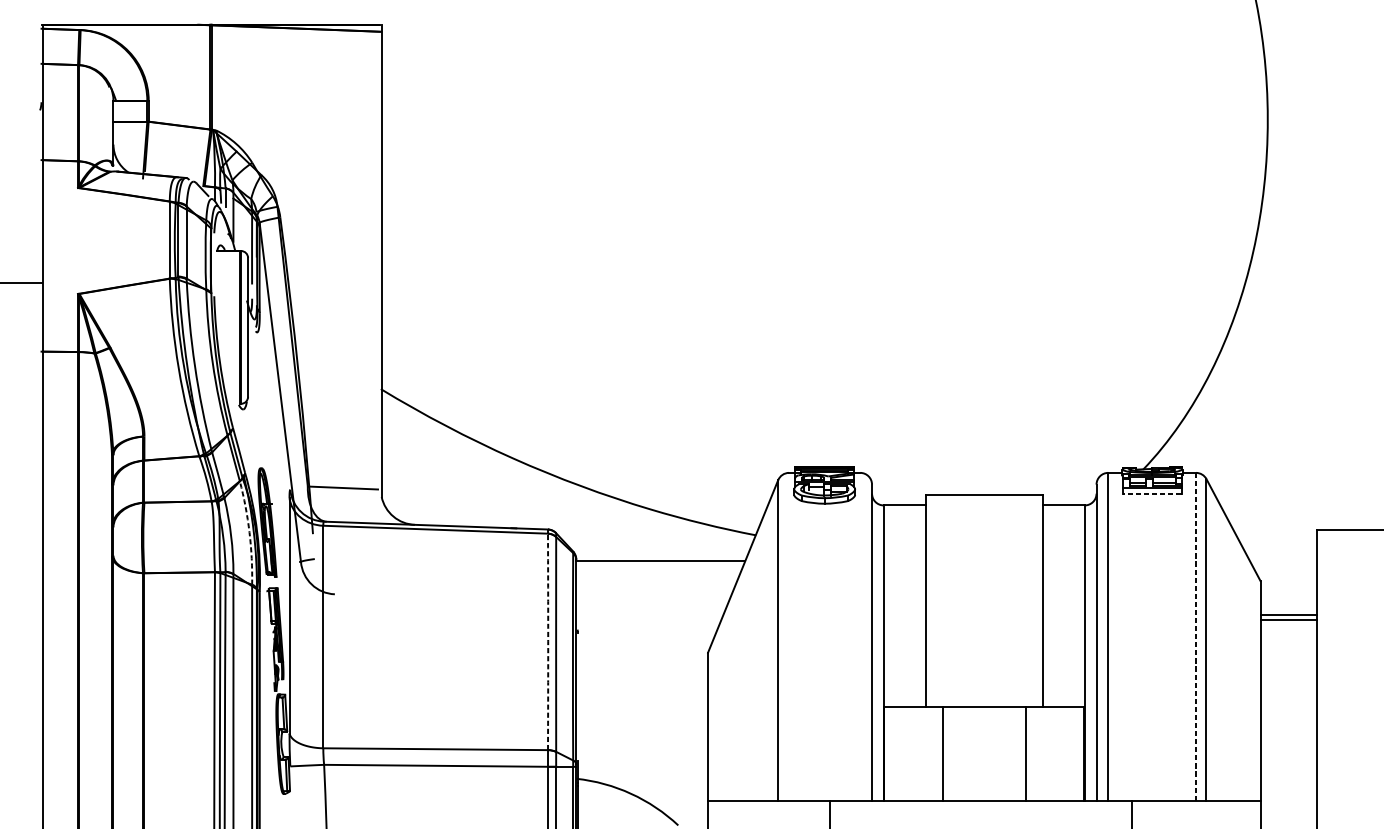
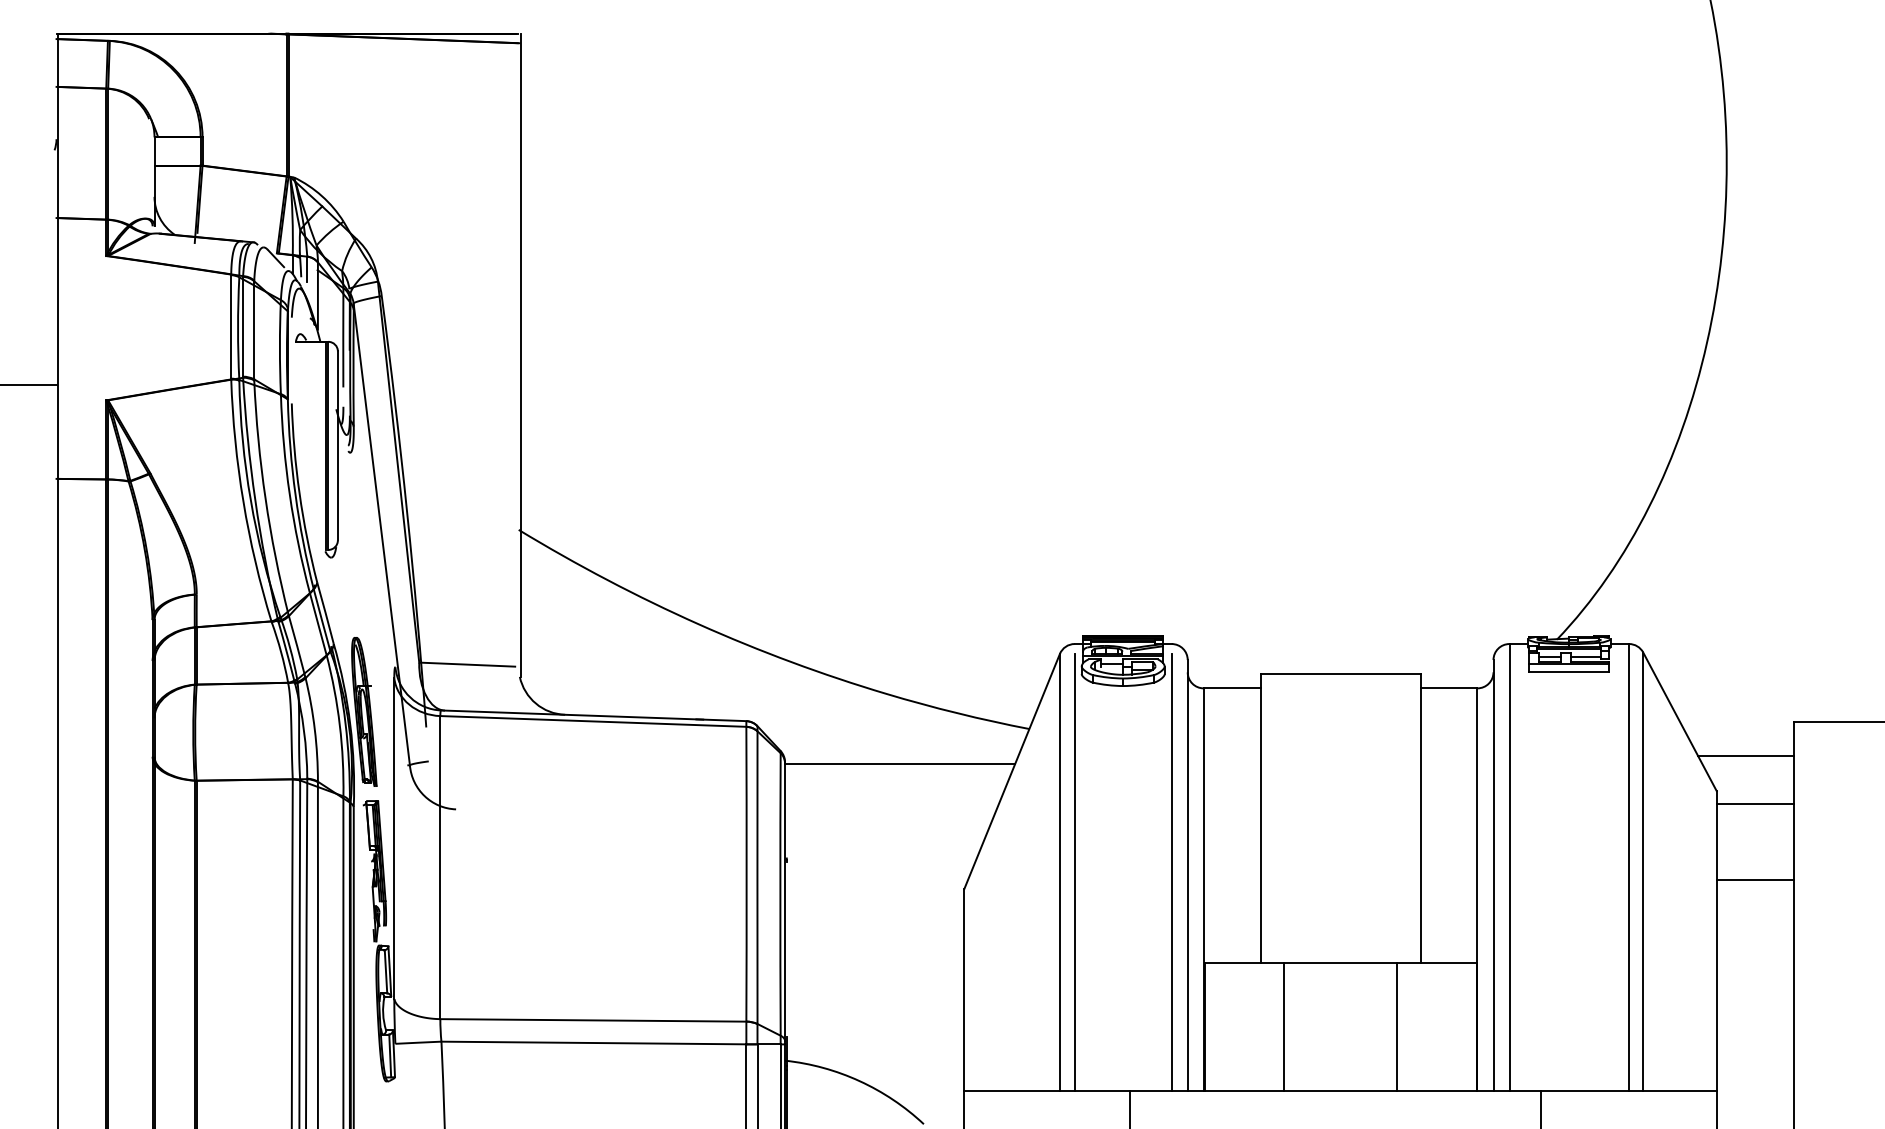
line: (1151, 493) -> (1568, 672), dashed -> solid
arc: (249, 532) -> (339, 725), dashed -> solid
line: (1281, 554) -> (1745, 755), added
line: (1288, 614) -> (1754, 880), moved
line: (1288, 620) -> (1754, 804), moved
line: (1196, 636) -> (1629, 866), dashed -> solid
line: (788, 639) -> (1074, 871), added
line: (860, 639) -> (1171, 871), added
arc: (548, 642) -> (746, 874), dashed -> solid

